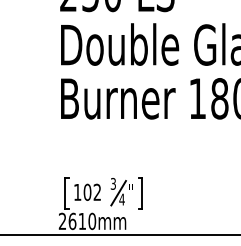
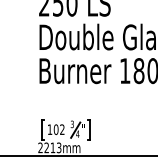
text: (81, 220) -> (52, 147), 2610mm -> 2213mm

